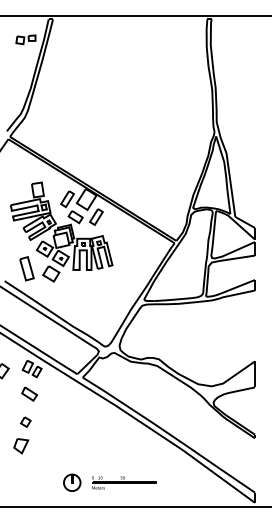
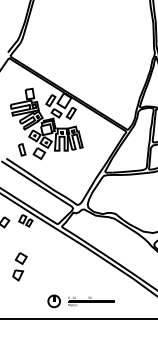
part: (26, 268) -> (21, 149), size x0.7
line: (29, 391) -> (23, 236), removed
part: (25, 421) -> (21, 257), size x1.6

